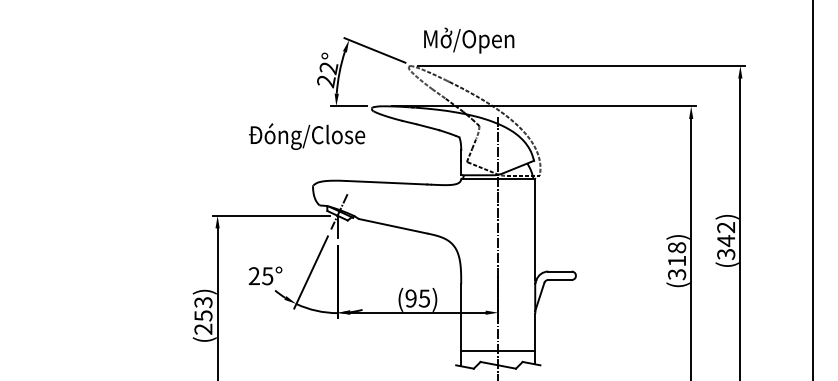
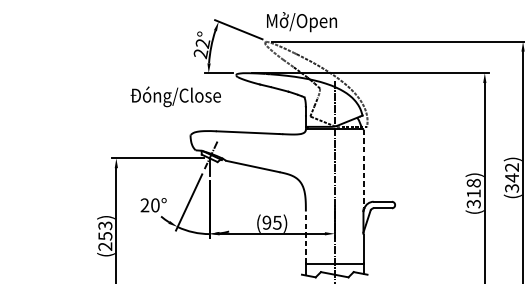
text: (469, 40) -> (302, 22), moved
text: (307, 136) -> (176, 96), moved
line: (535, 229) -> (363, 169), solid -> dashed
text: (267, 276) -> (155, 205), 25° -> 20°
line: (461, 316) -> (306, 236), solid -> dashed

